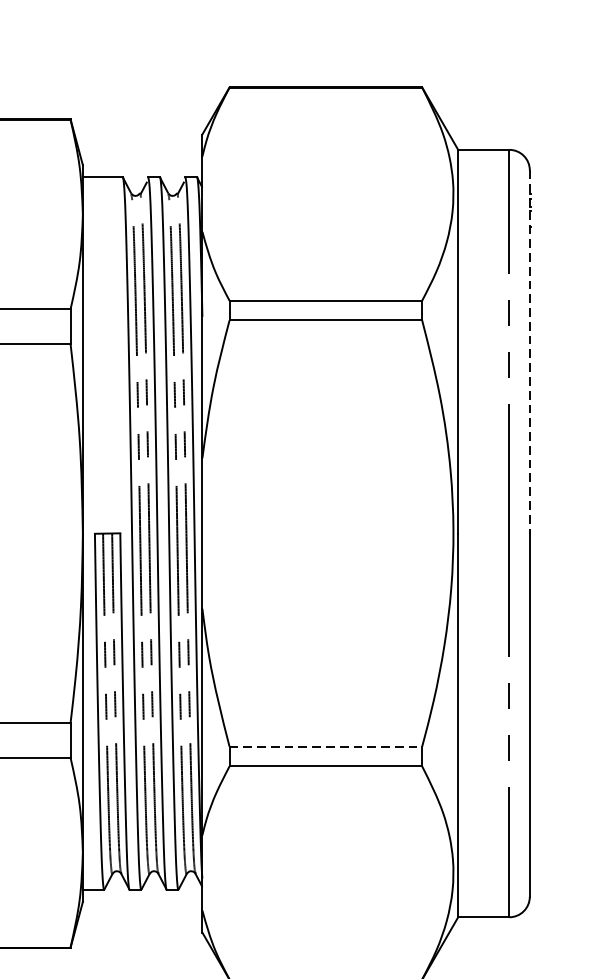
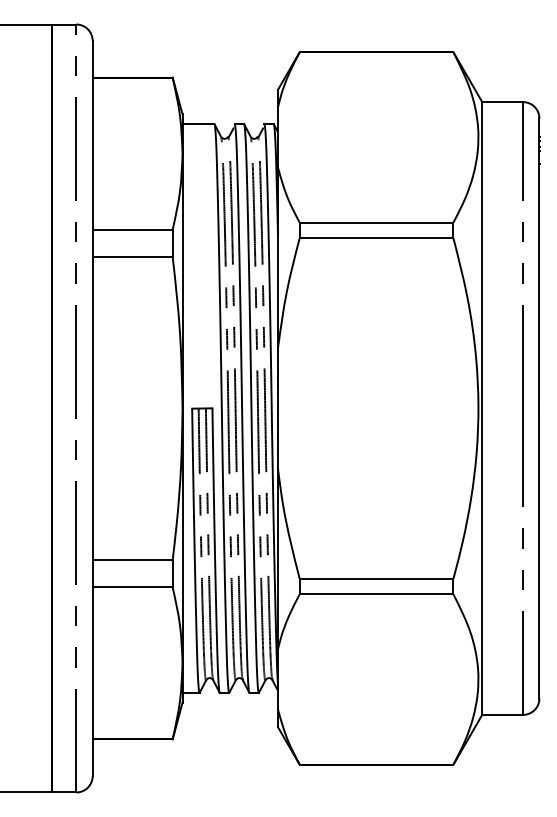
line: (529, 351) -> (539, 263), dashed -> solid
line: (325, 746) -> (376, 578), dashed -> solid

